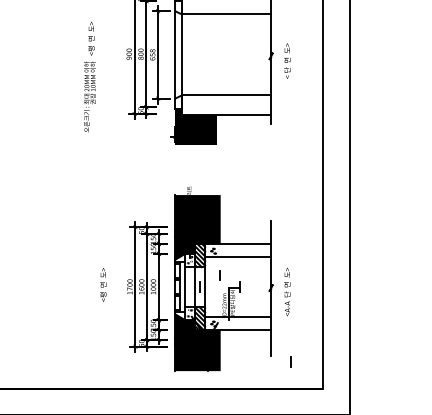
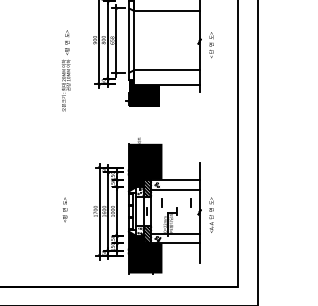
text: (90, 76) -> (66, 70), moved
text: (103, 284) -> (65, 209), moved
part: (290, 361) -> (190, 202), moved

